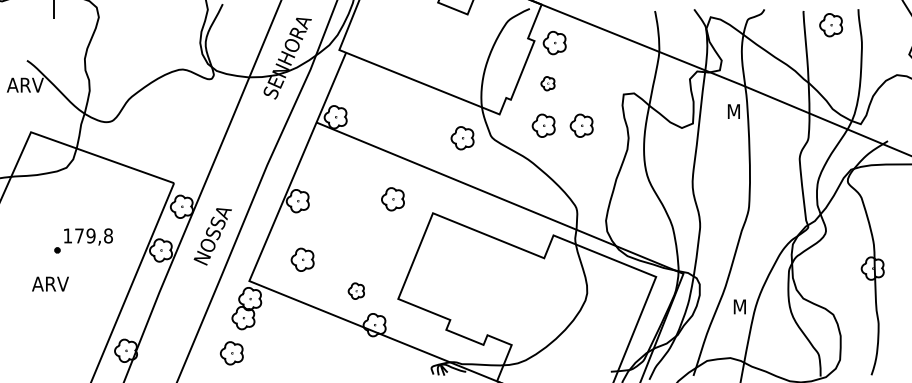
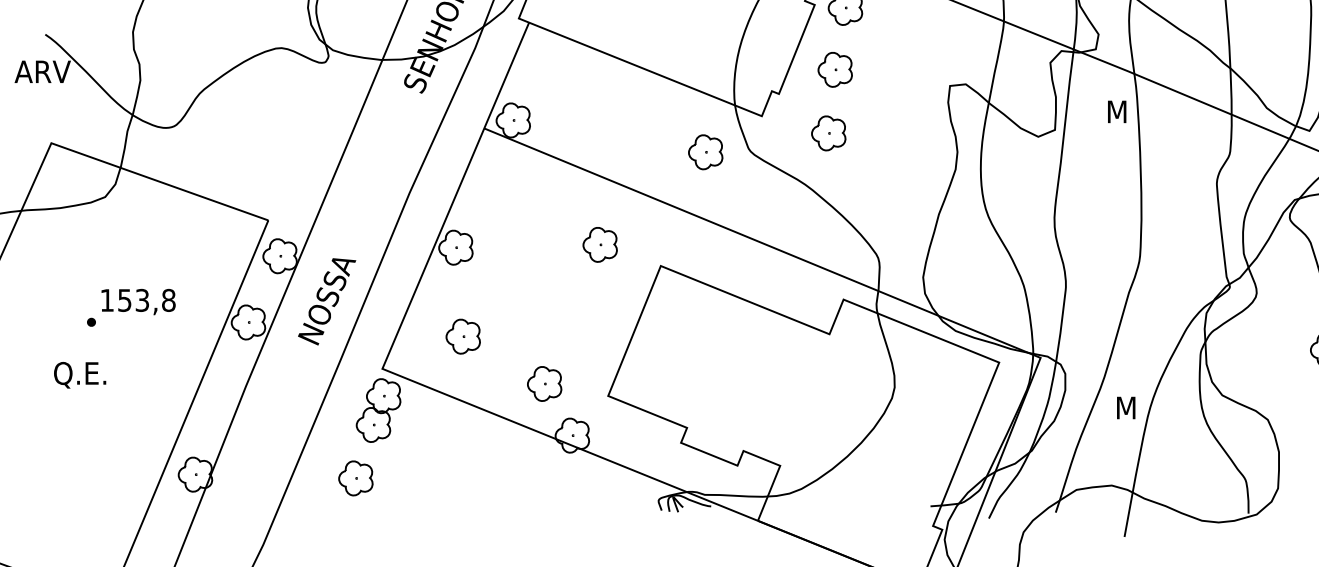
part: (547, 83) -> (834, 69), size x1.67
part: (581, 125) -> (886, 132), removed
text: (85, 235) -> (133, 299), 179,8 -> 153,8
text: (50, 285) -> (80, 375), ARV -> Q.E.
part: (356, 291) -> (544, 384), size x1.43

